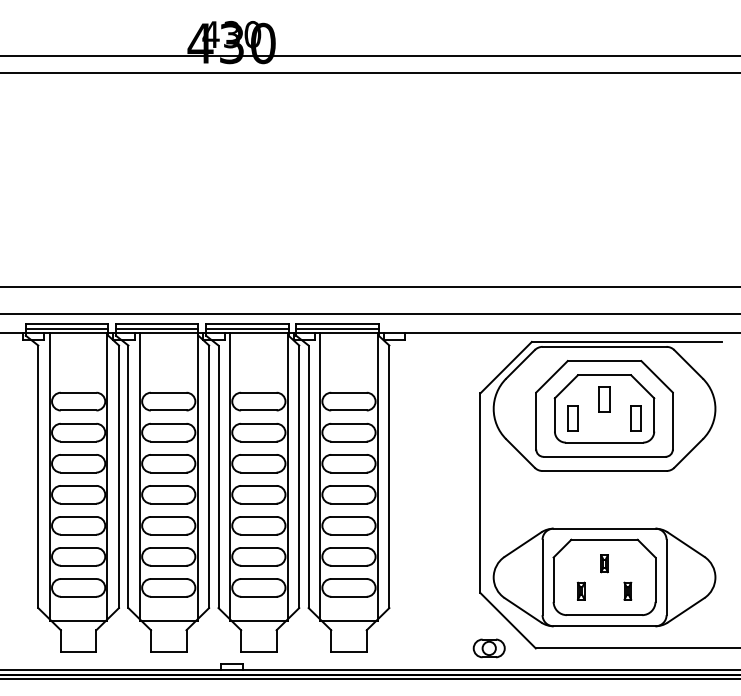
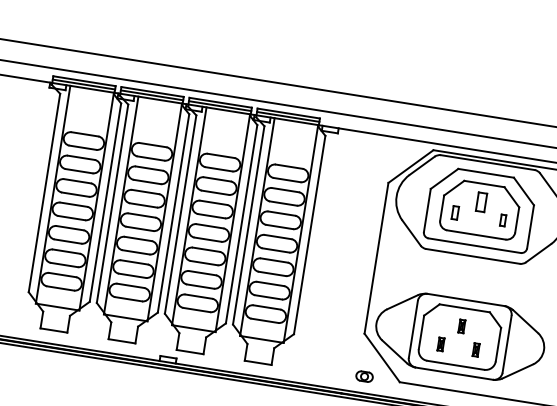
part: (572, 418) -> (455, 212), size x0.7
part: (635, 418) -> (502, 220), size x0.6
part: (488, 648) -> (364, 376), size x0.7

